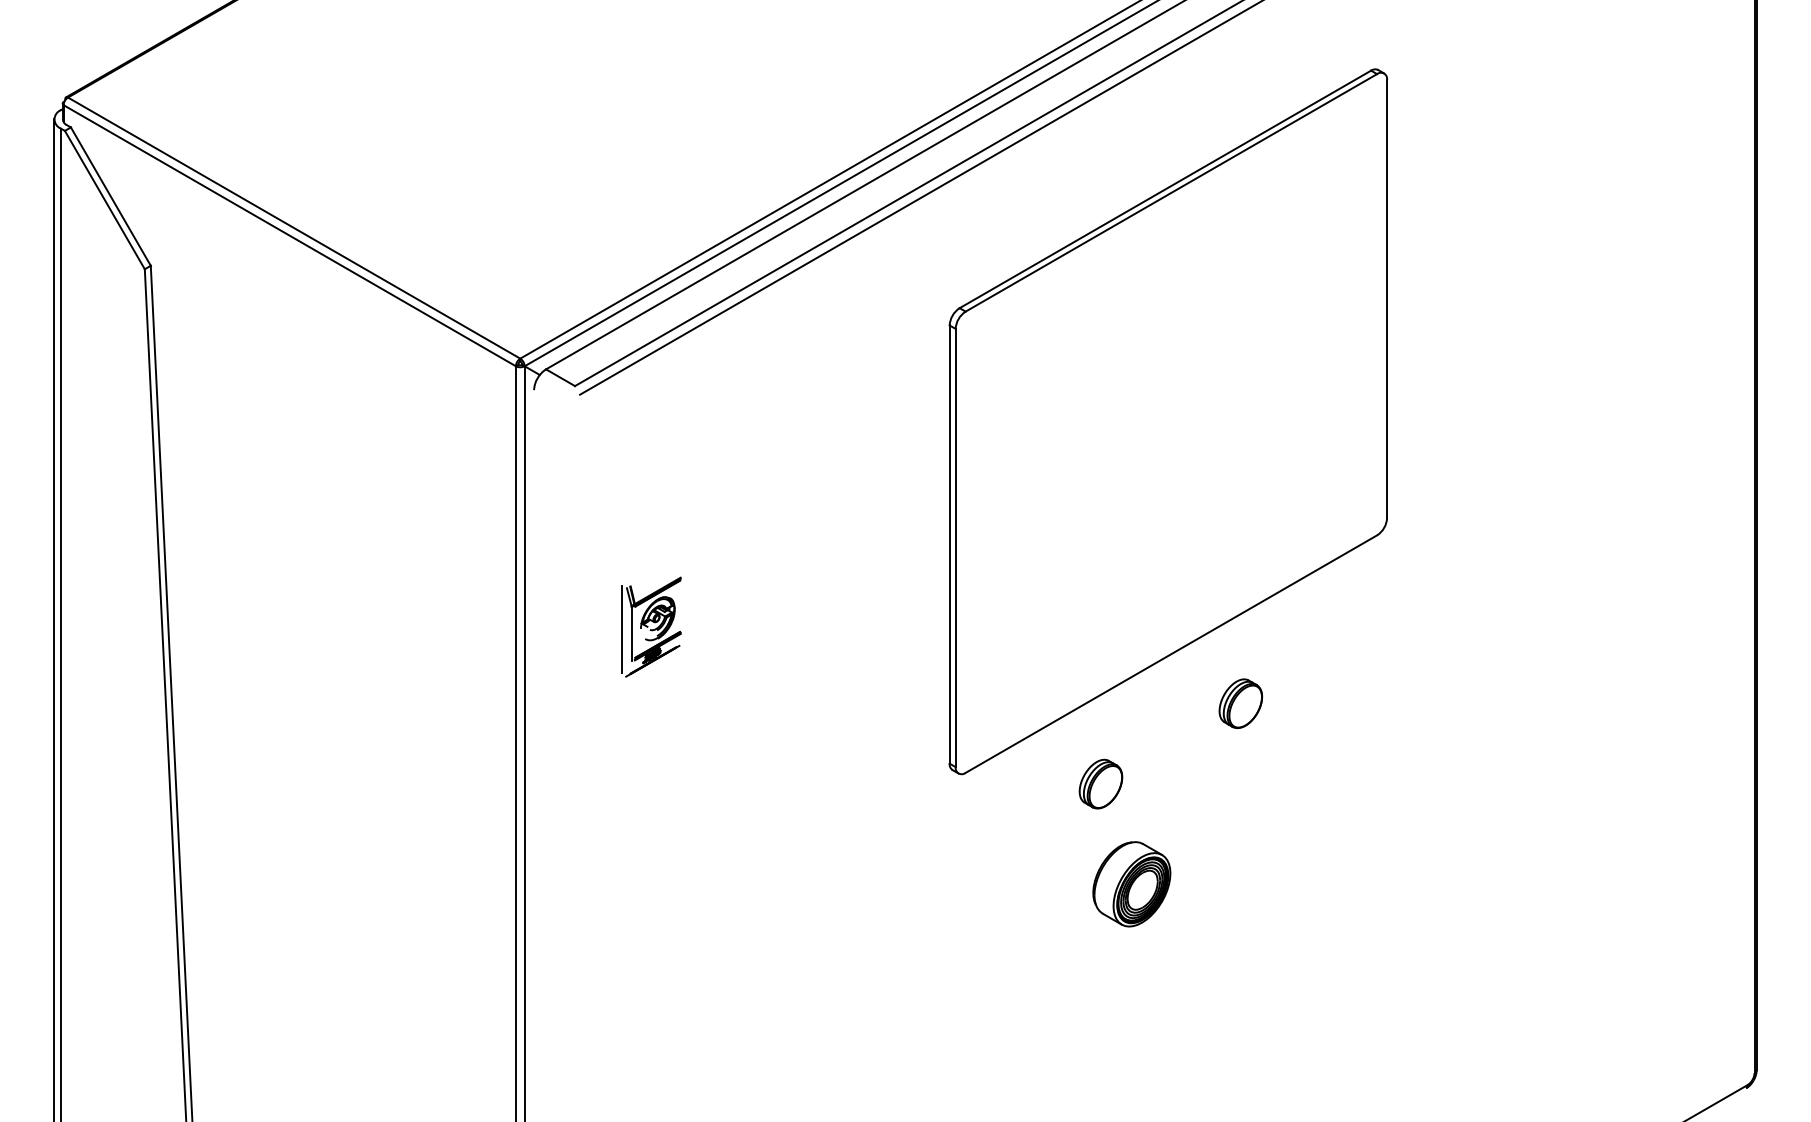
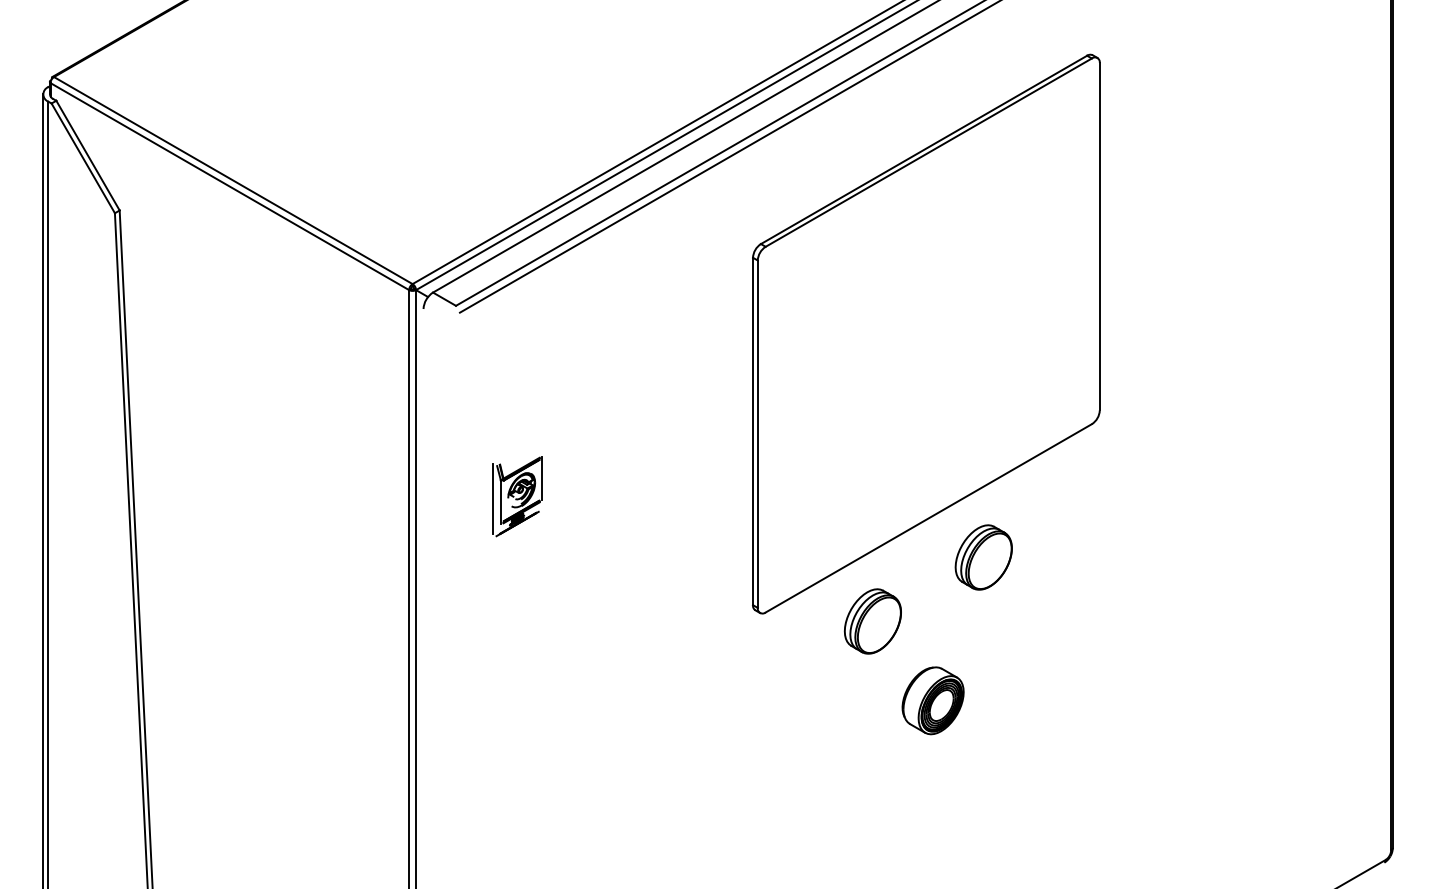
line: (684, 603) -> (542, 478), added
part: (1240, 703) -> (983, 557), size x1.67
part: (1100, 783) -> (872, 620), size x1.67
part: (1131, 884) -> (932, 700), moved

